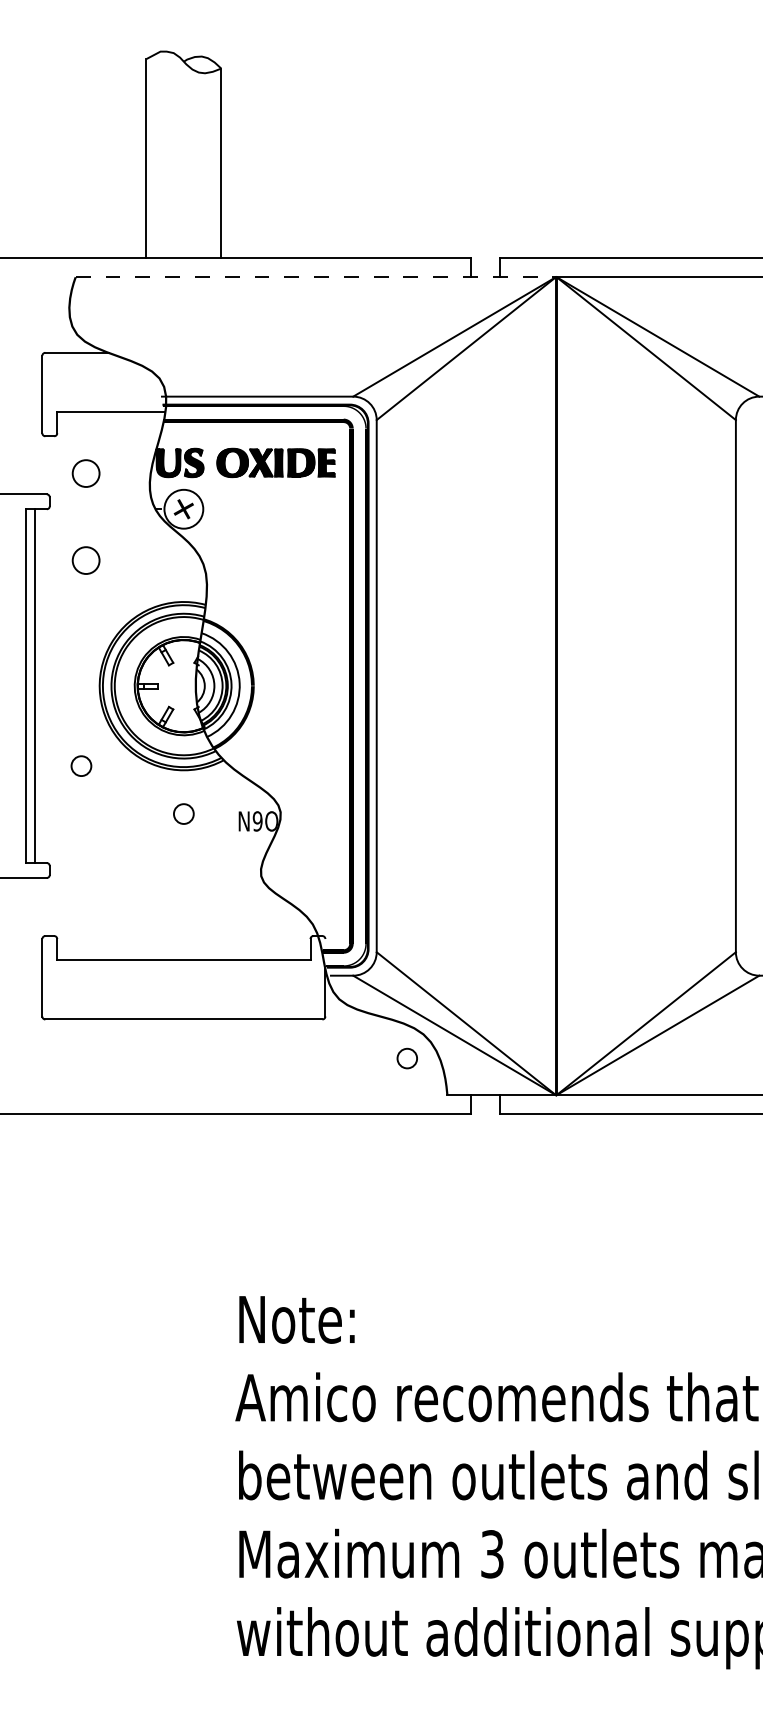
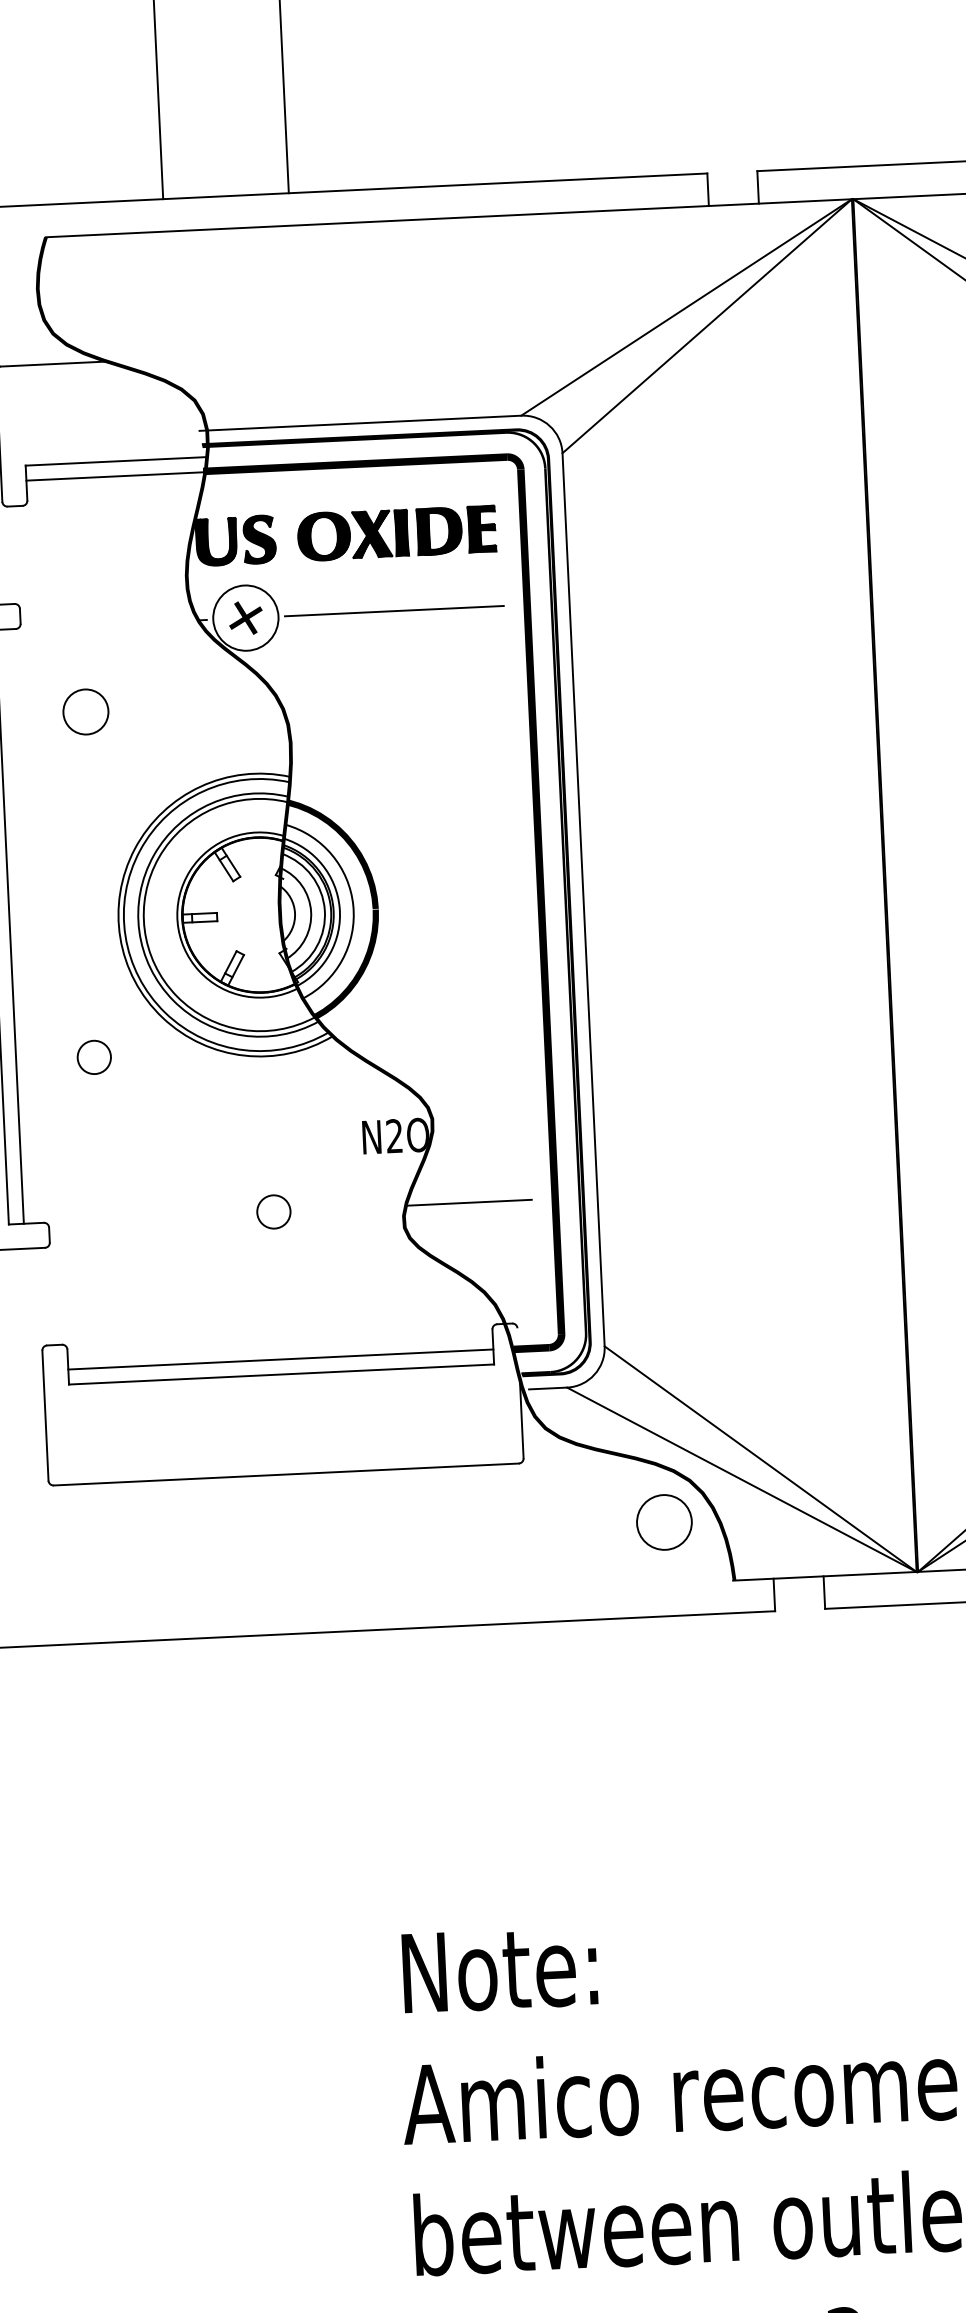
line: (316, 277) -> (450, 218), dashed -> solid
line: (110, 421) -> (115, 476), added
circle: (85, 473) -> (77, 565), removed
line: (272, 509) -> (394, 611), added
circle: (183, 813) -> (273, 1211), moved
text: (257, 821) -> (394, 1136), N9O -> N2O
line: (299, 863) -> (468, 1203), added
line: (183, 950) -> (280, 1358), added
circle: (407, 1058) -> (664, 1522), size x1.67

